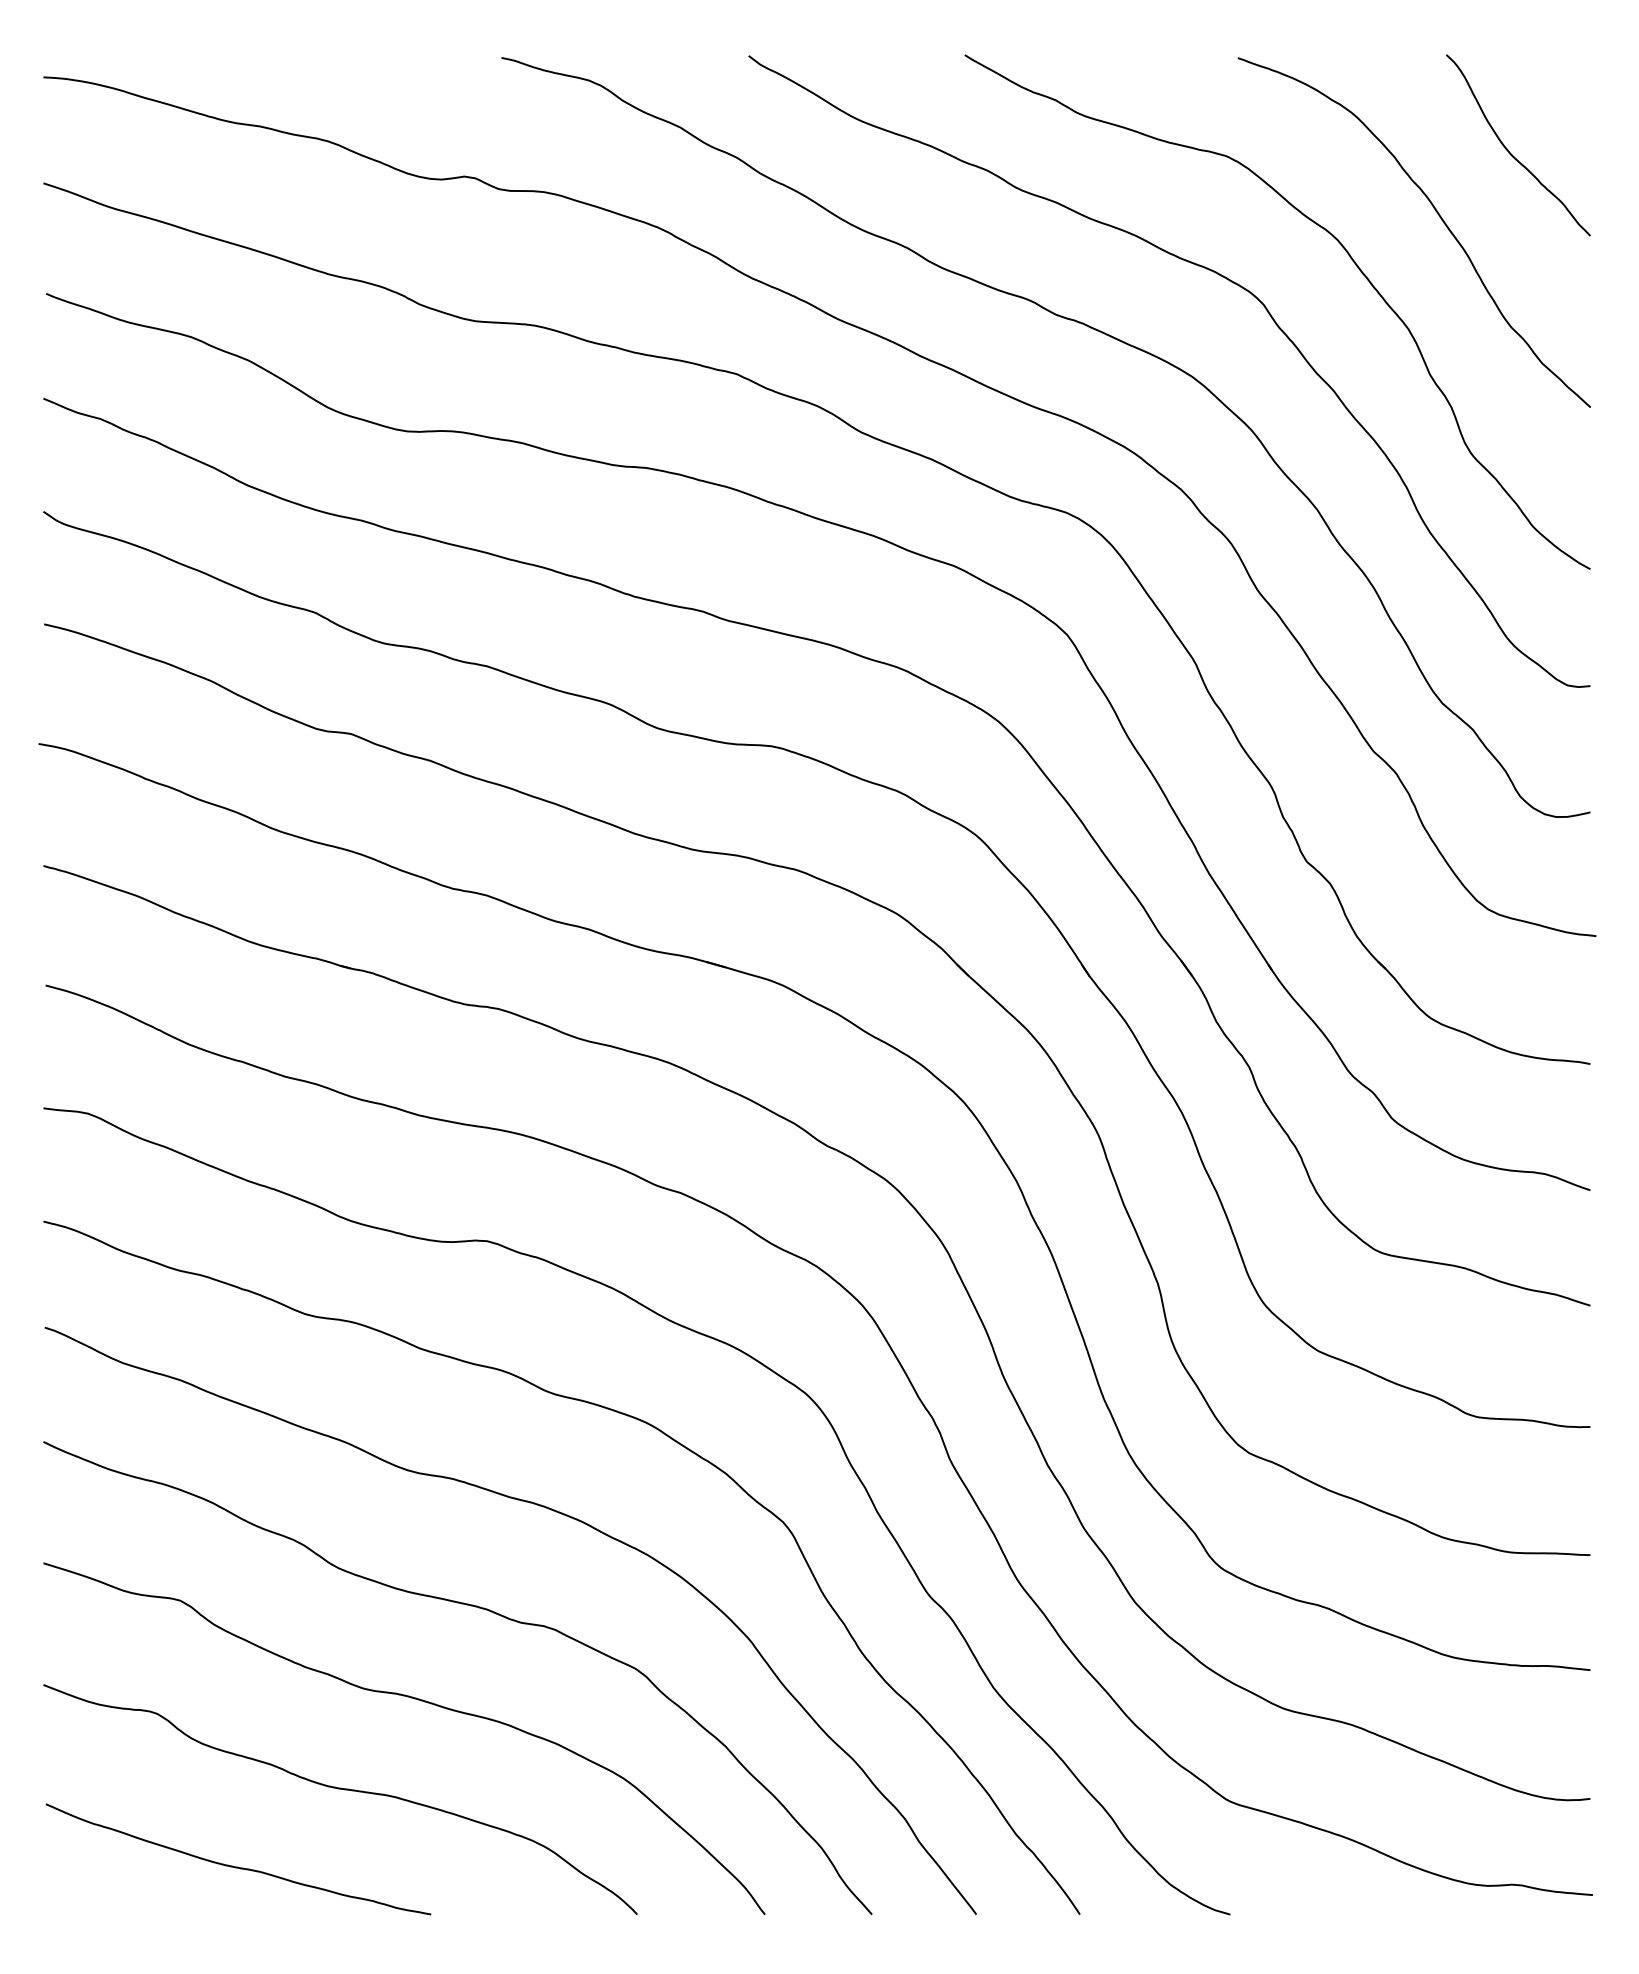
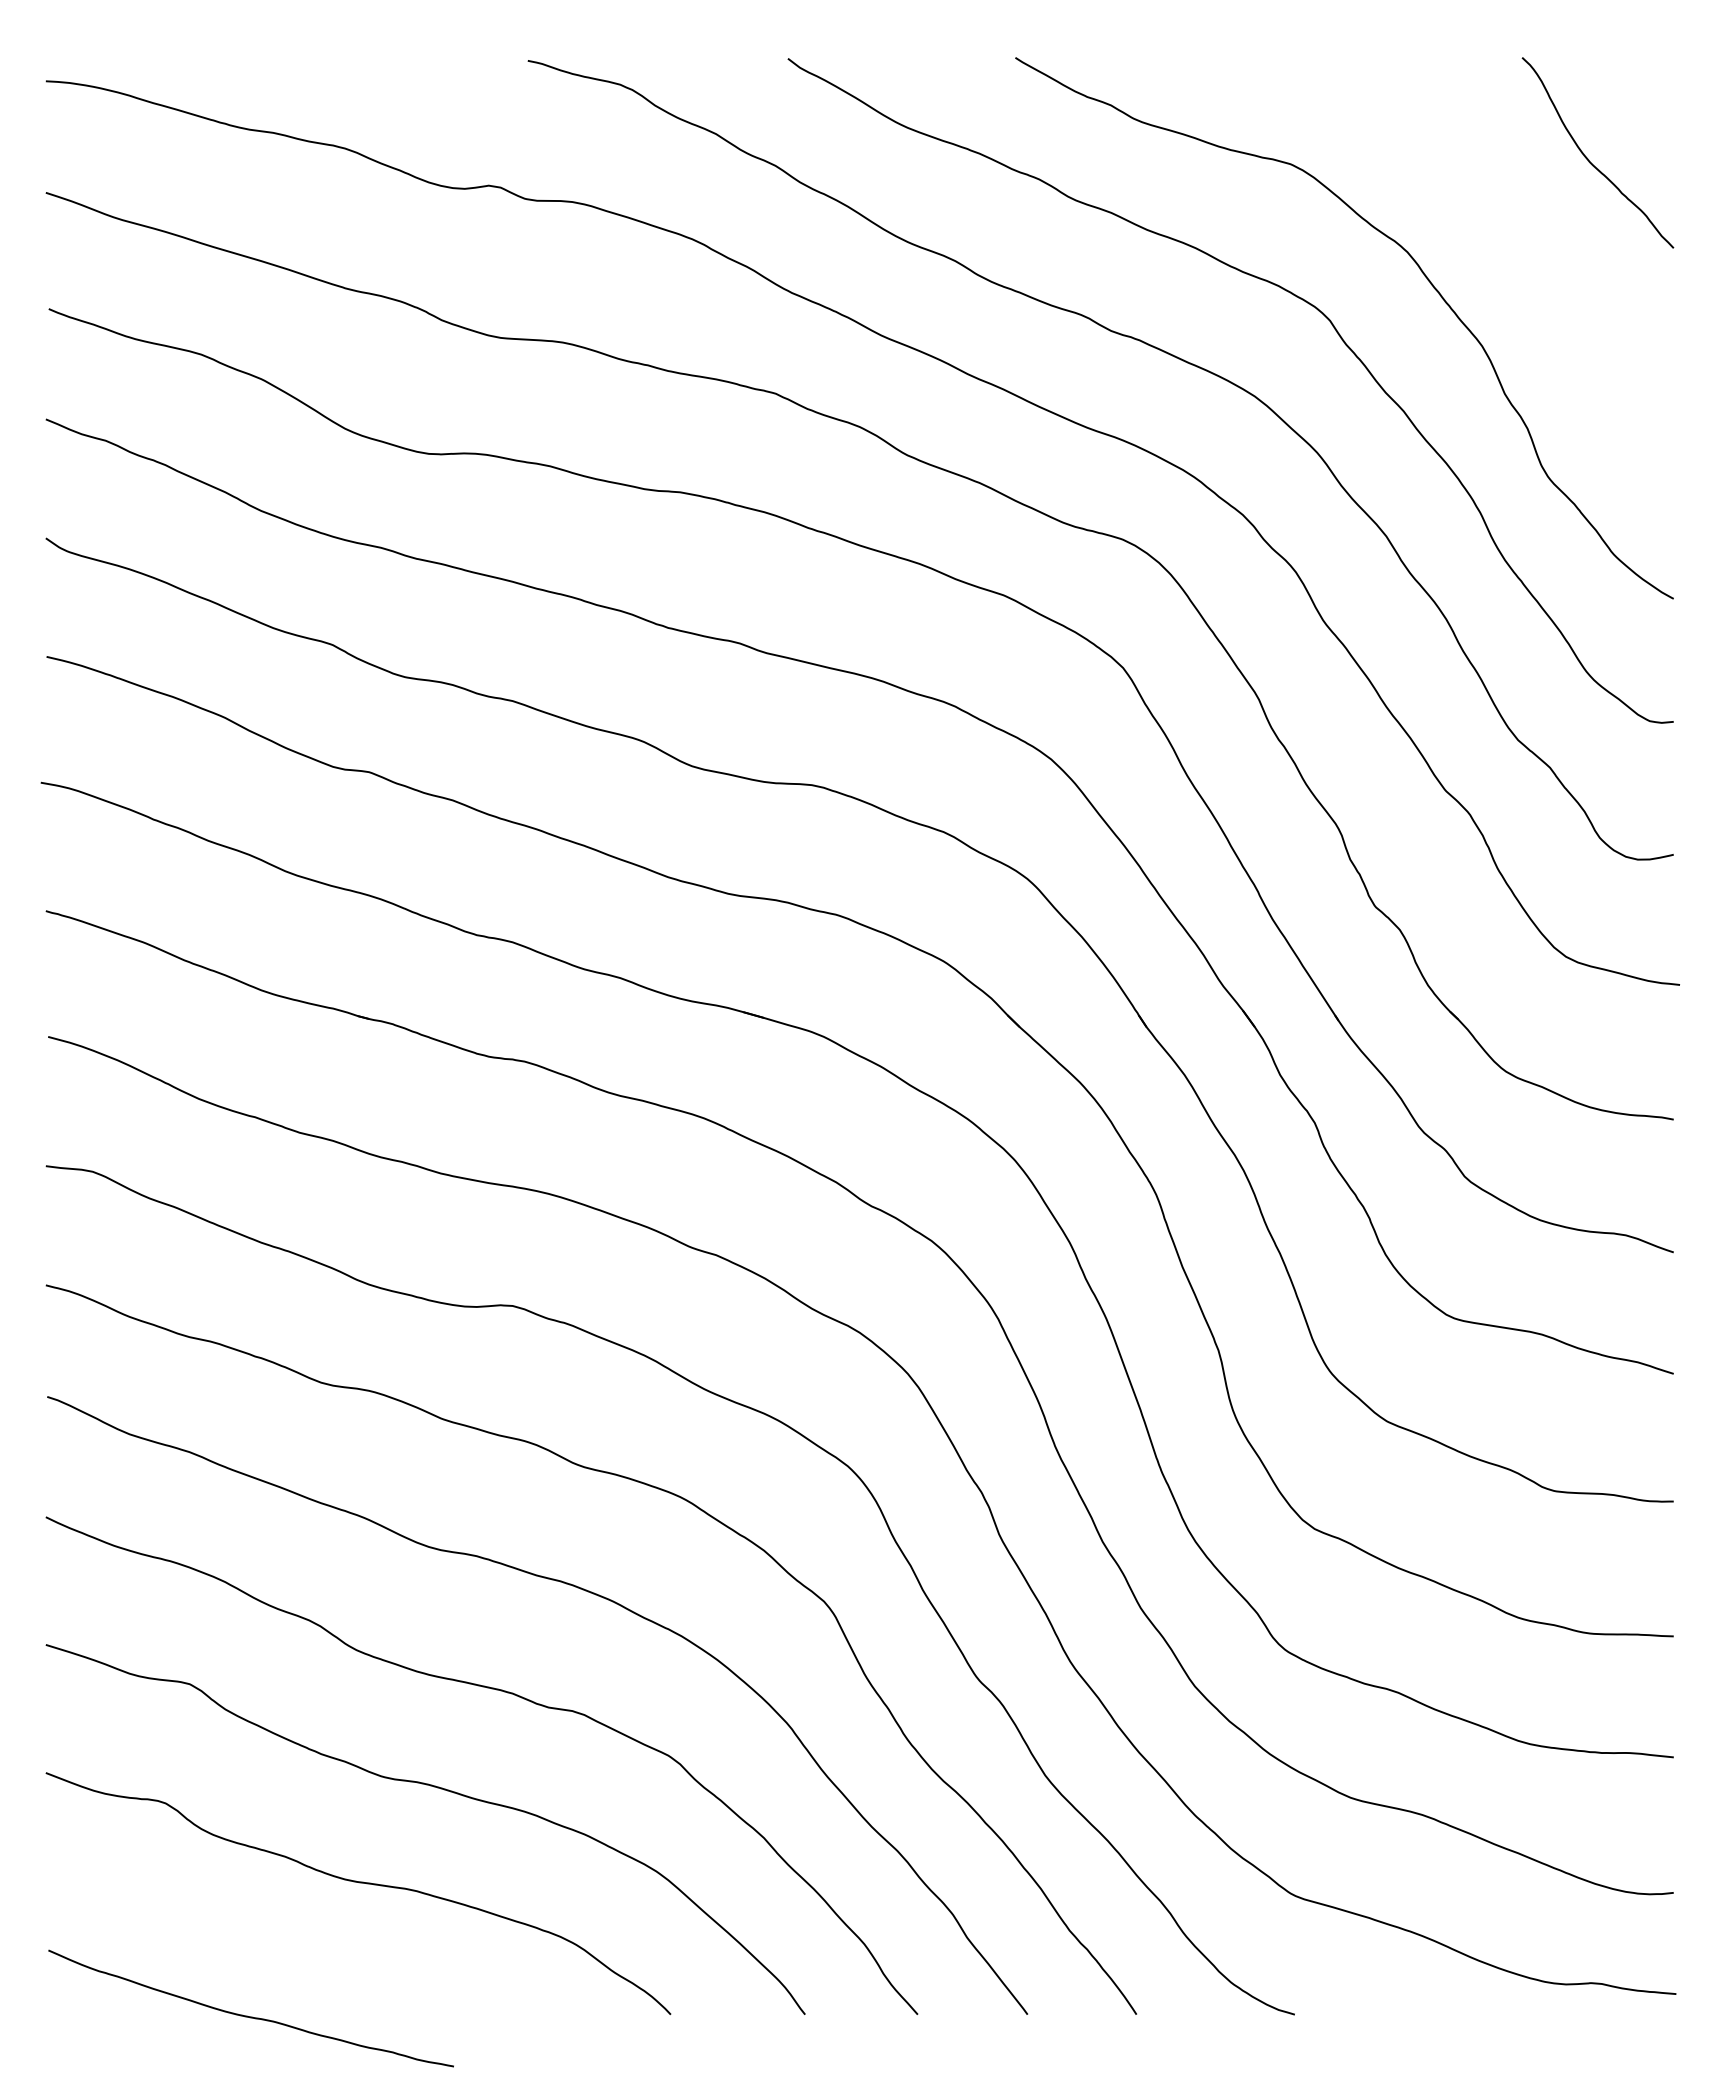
curve: (1438, 215) -> (1513, 226), removed
curve: (235, 1866) -> (247, 2015), moved

